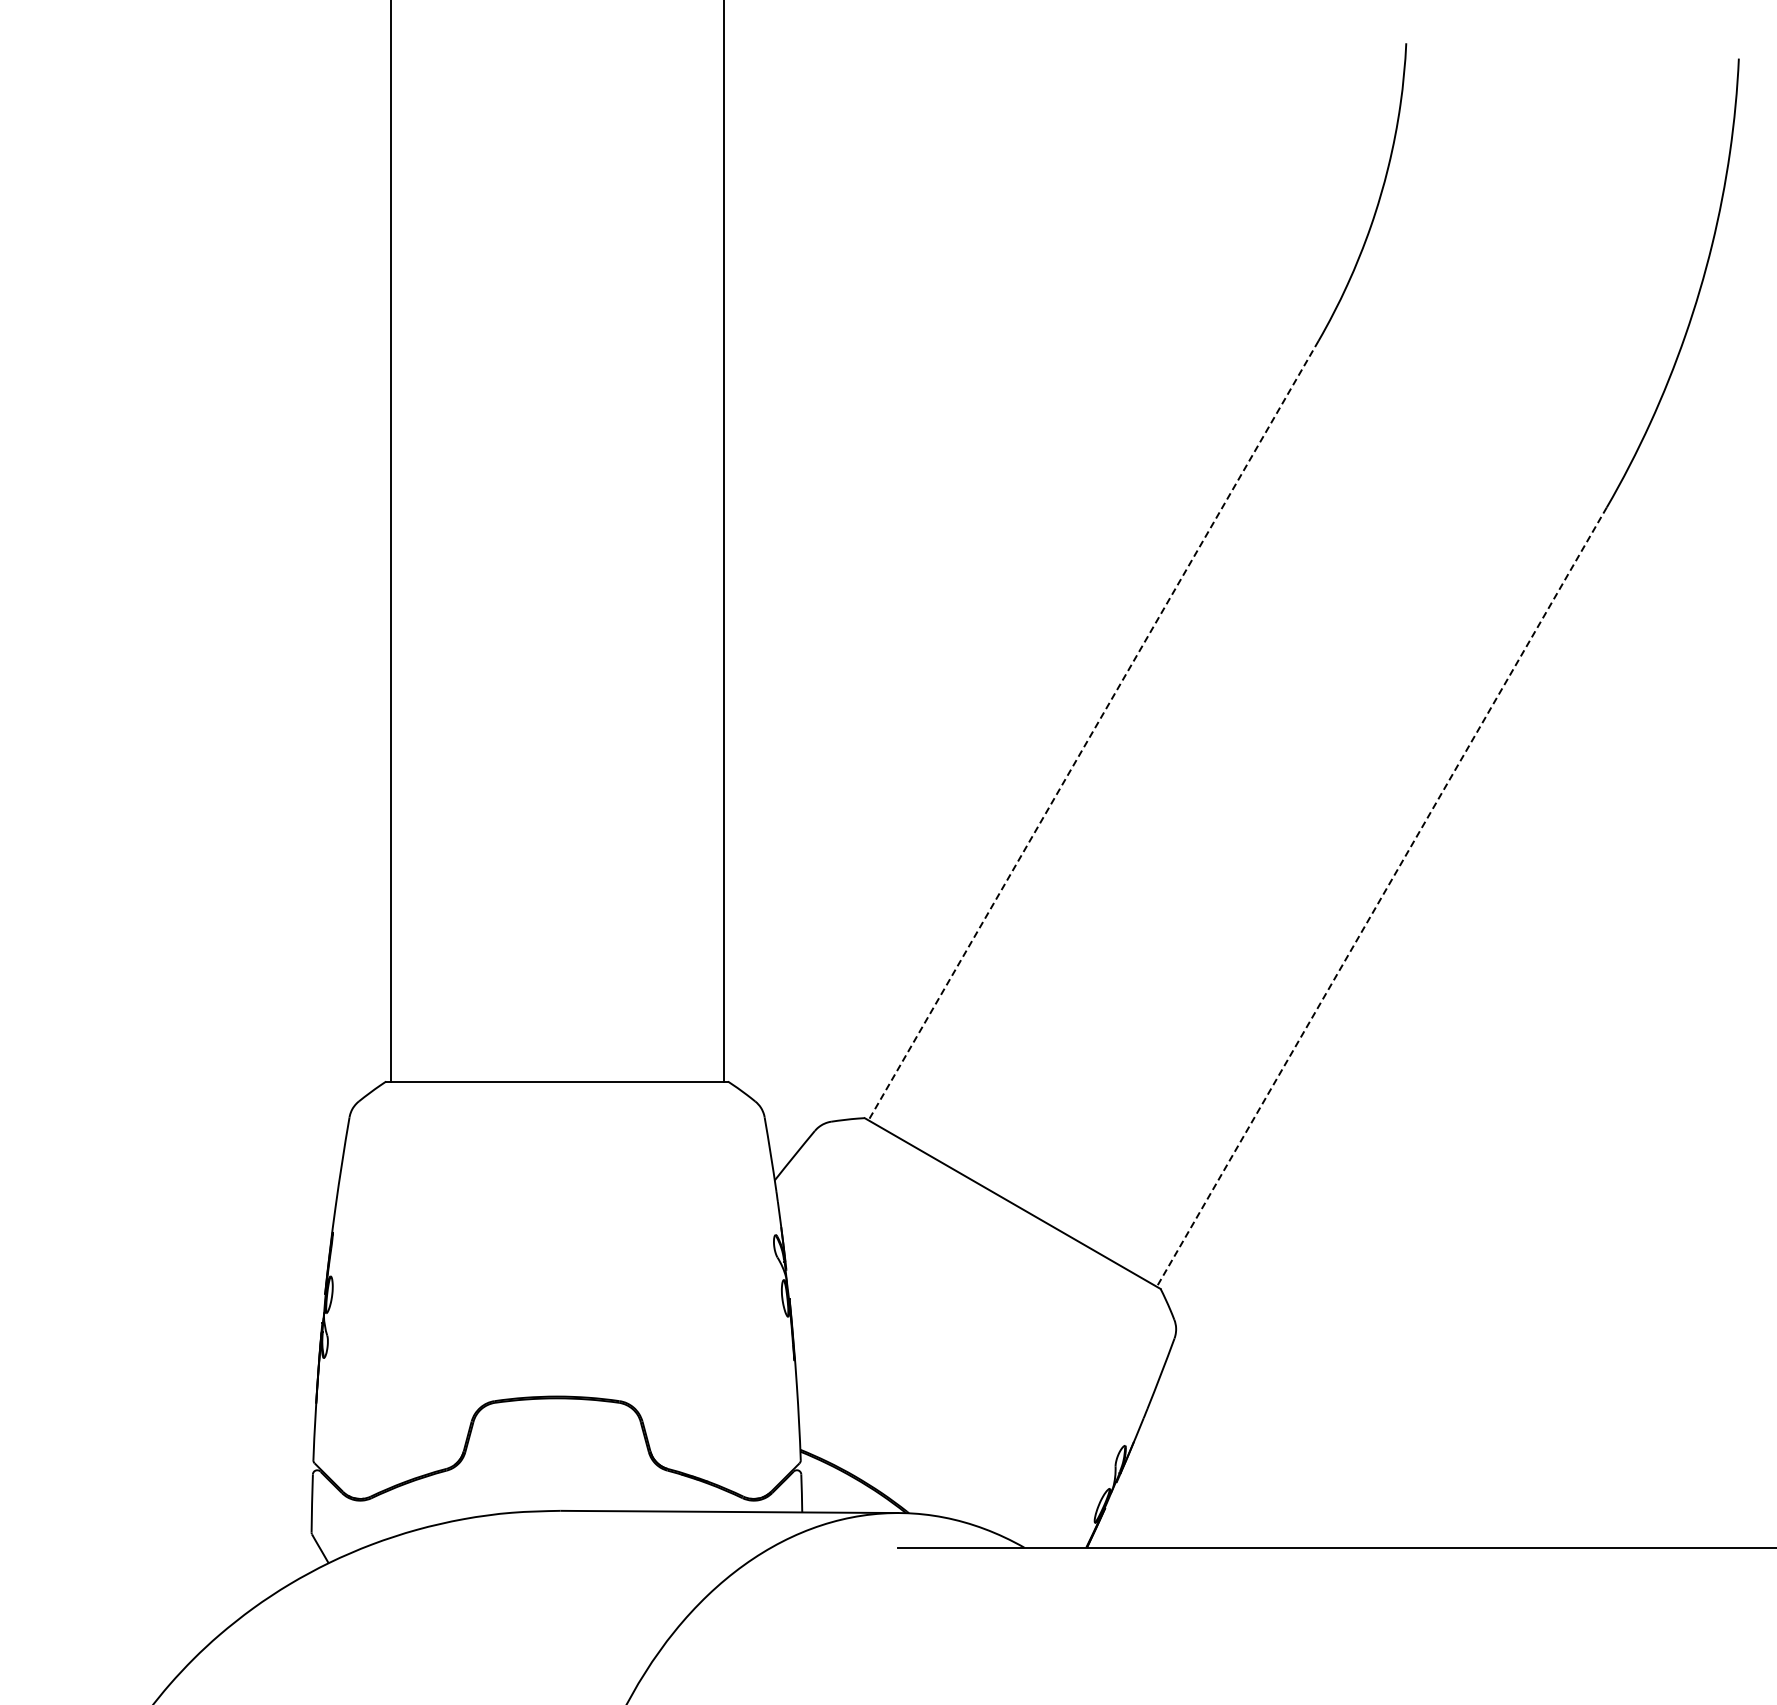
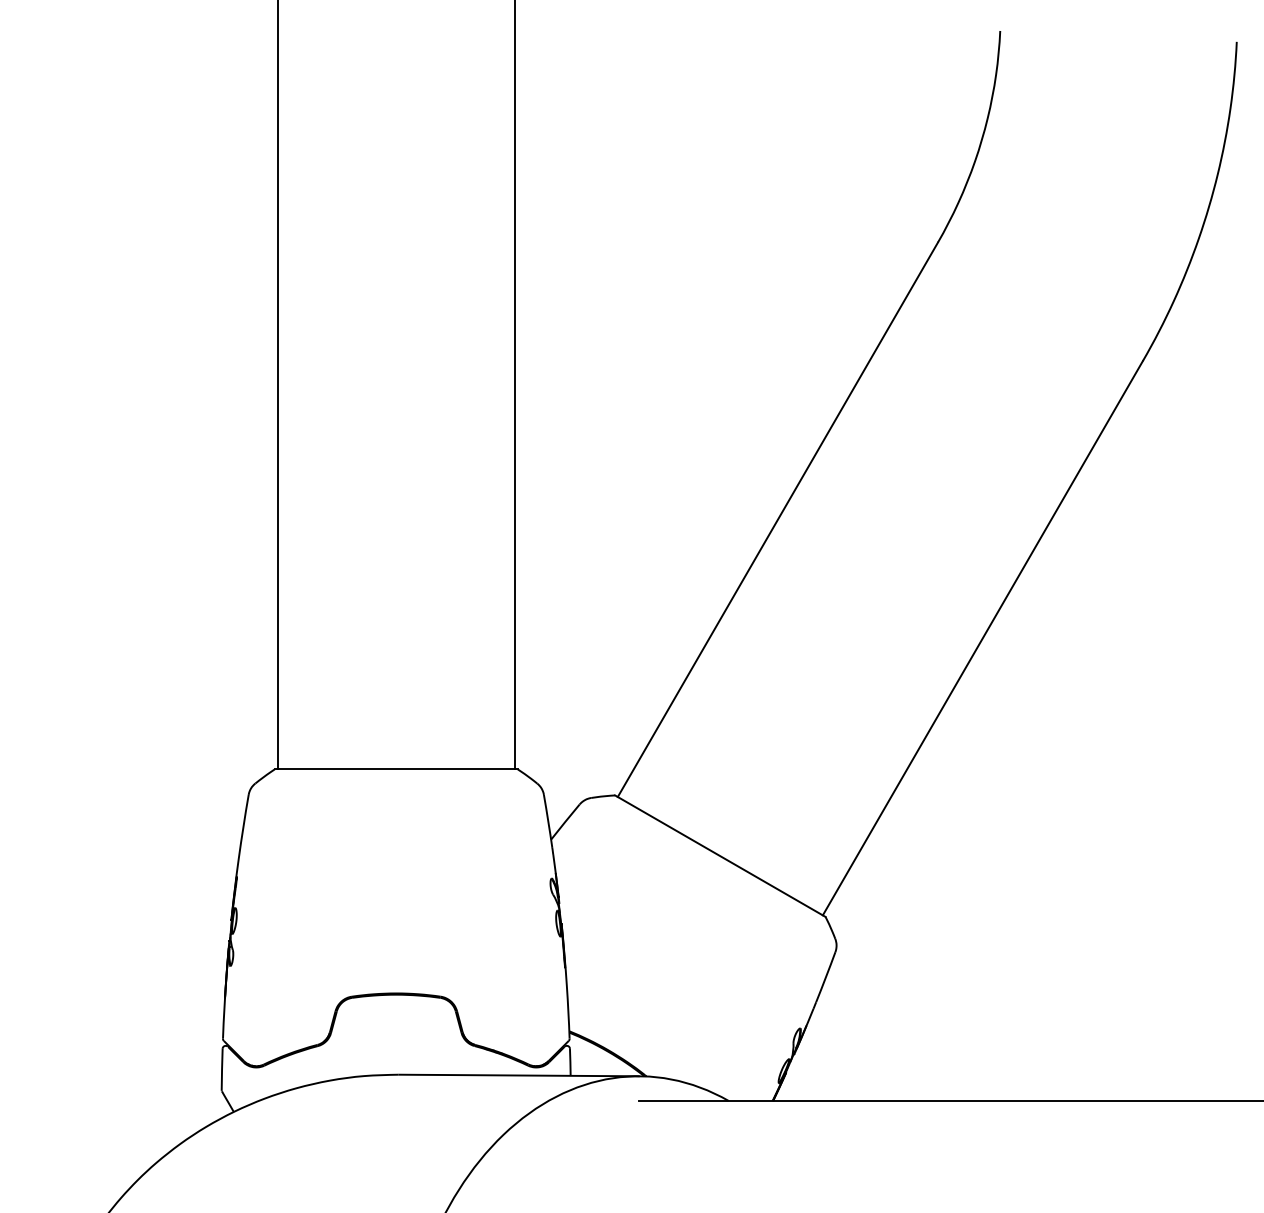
line: (1093, 730) -> (777, 519), dashed -> solid
line: (1381, 897) -> (982, 638), dashed -> solid

